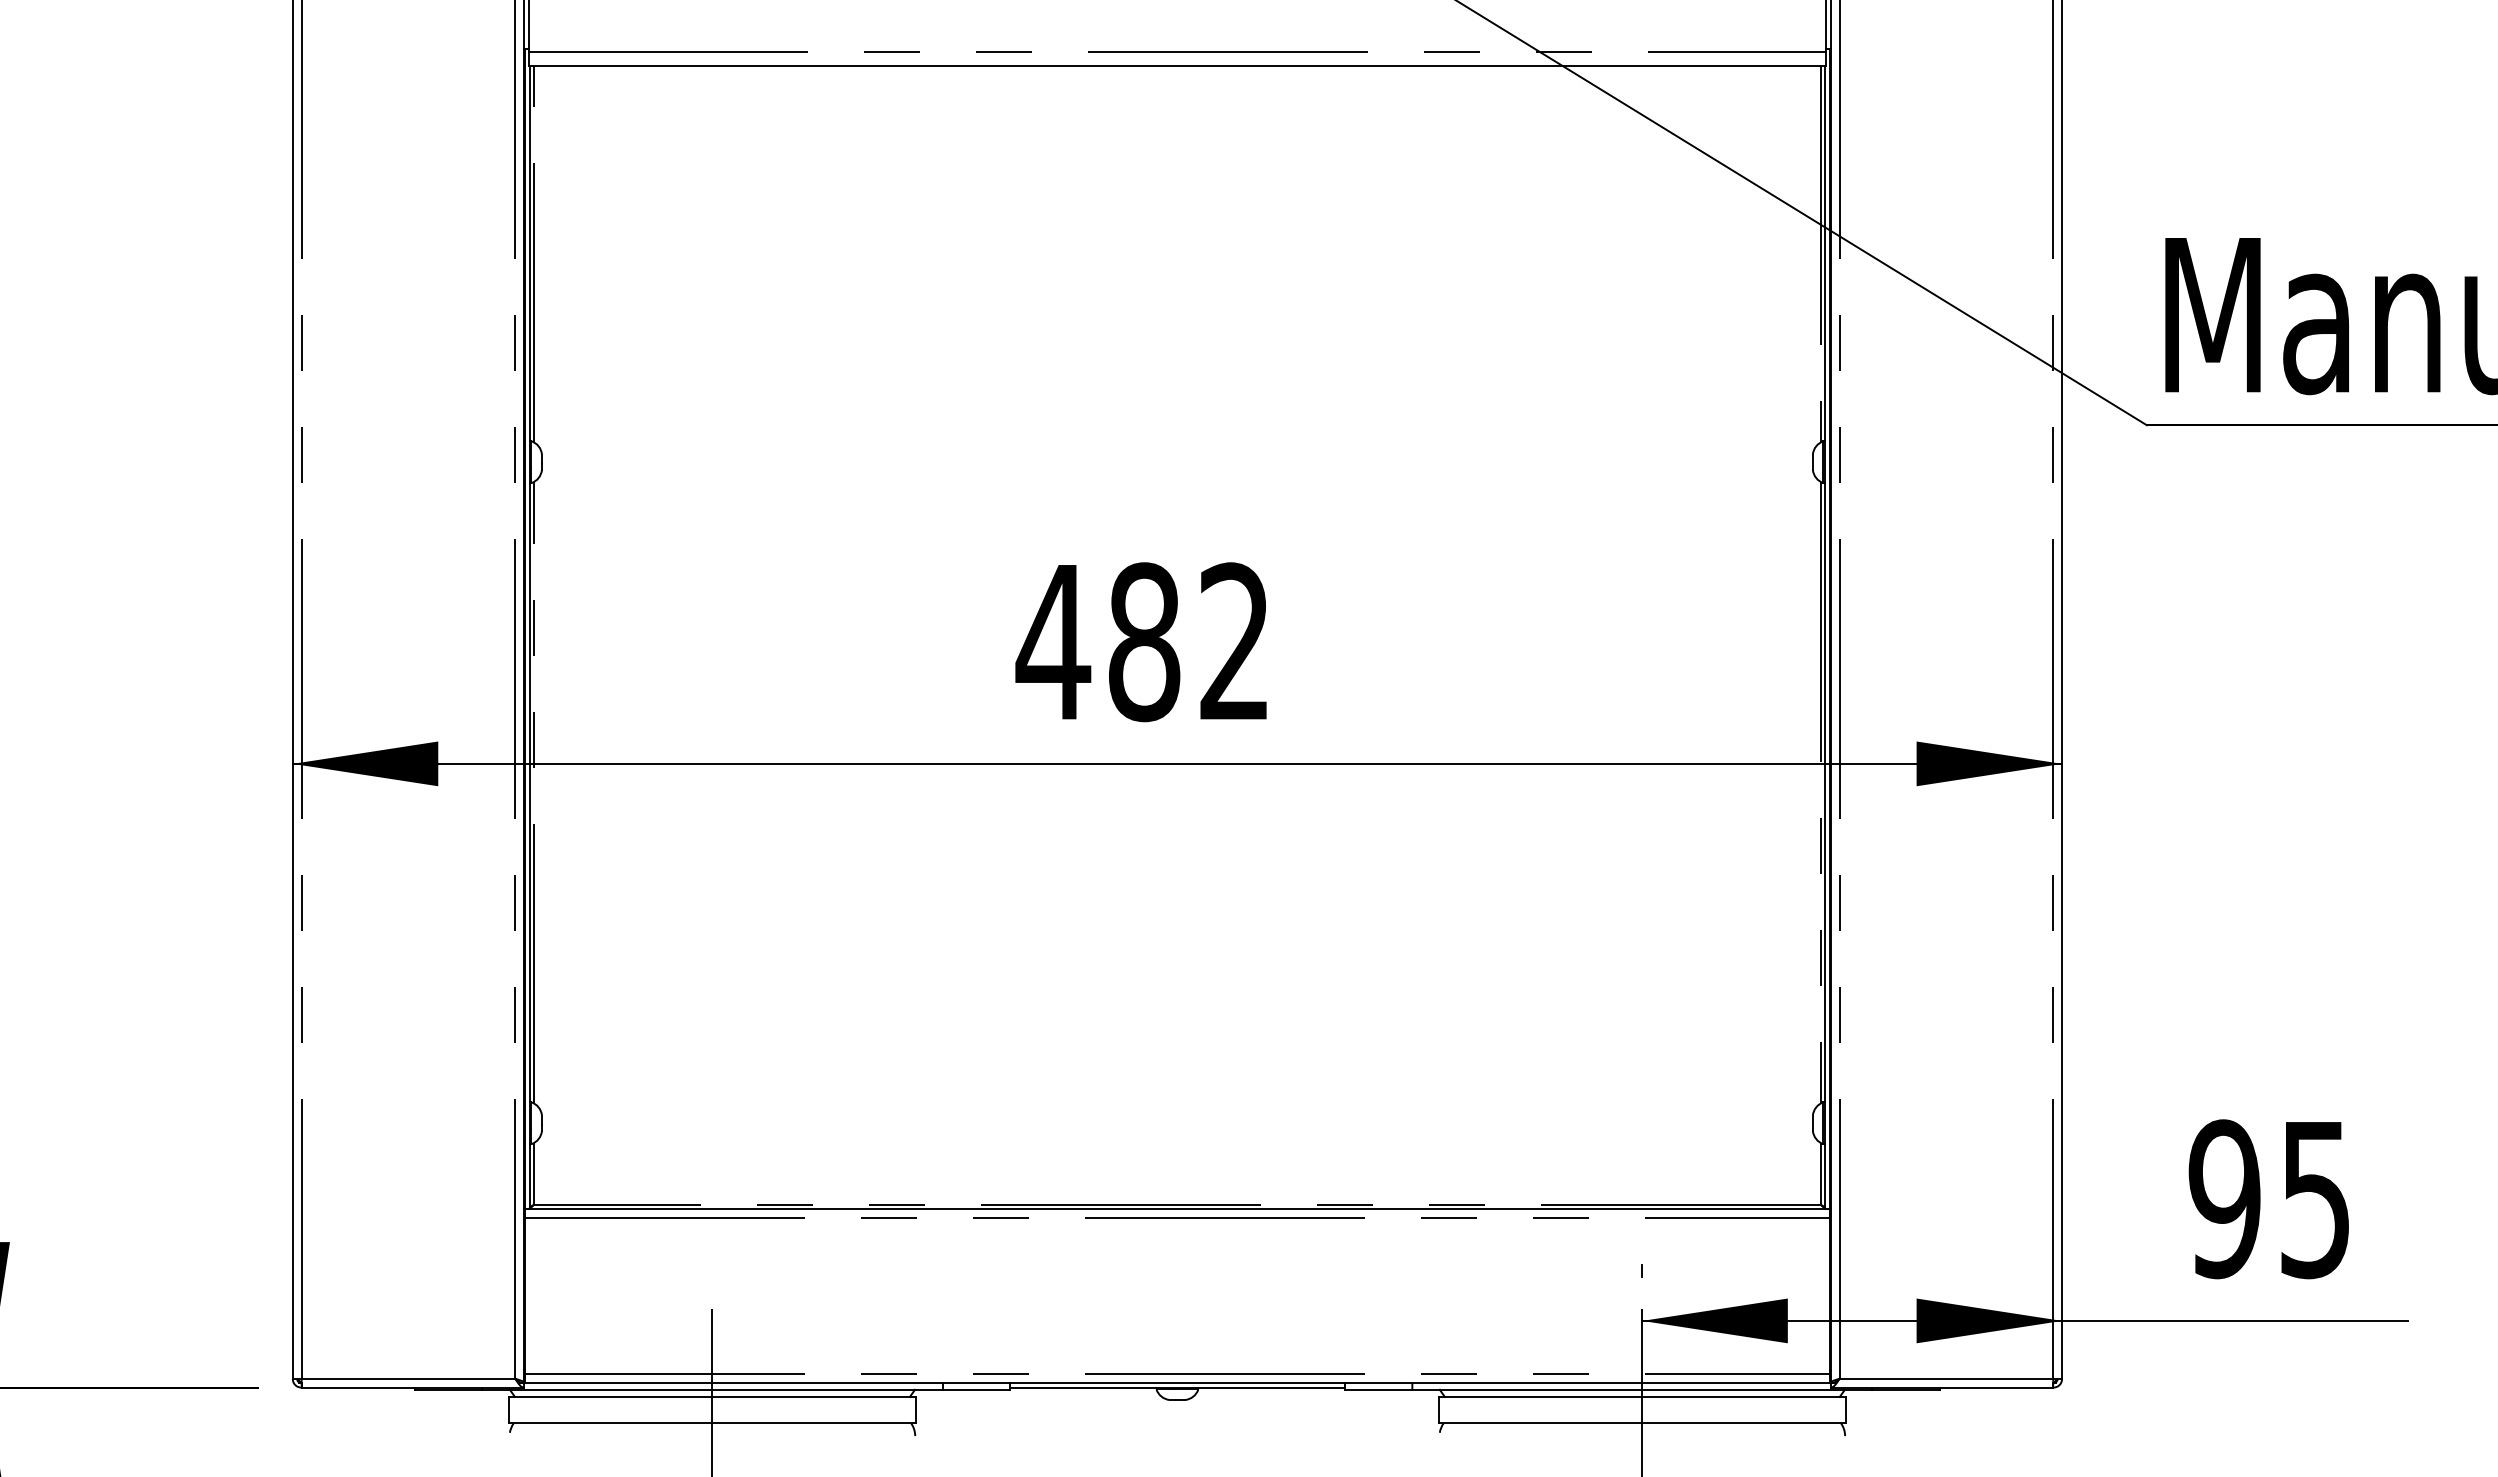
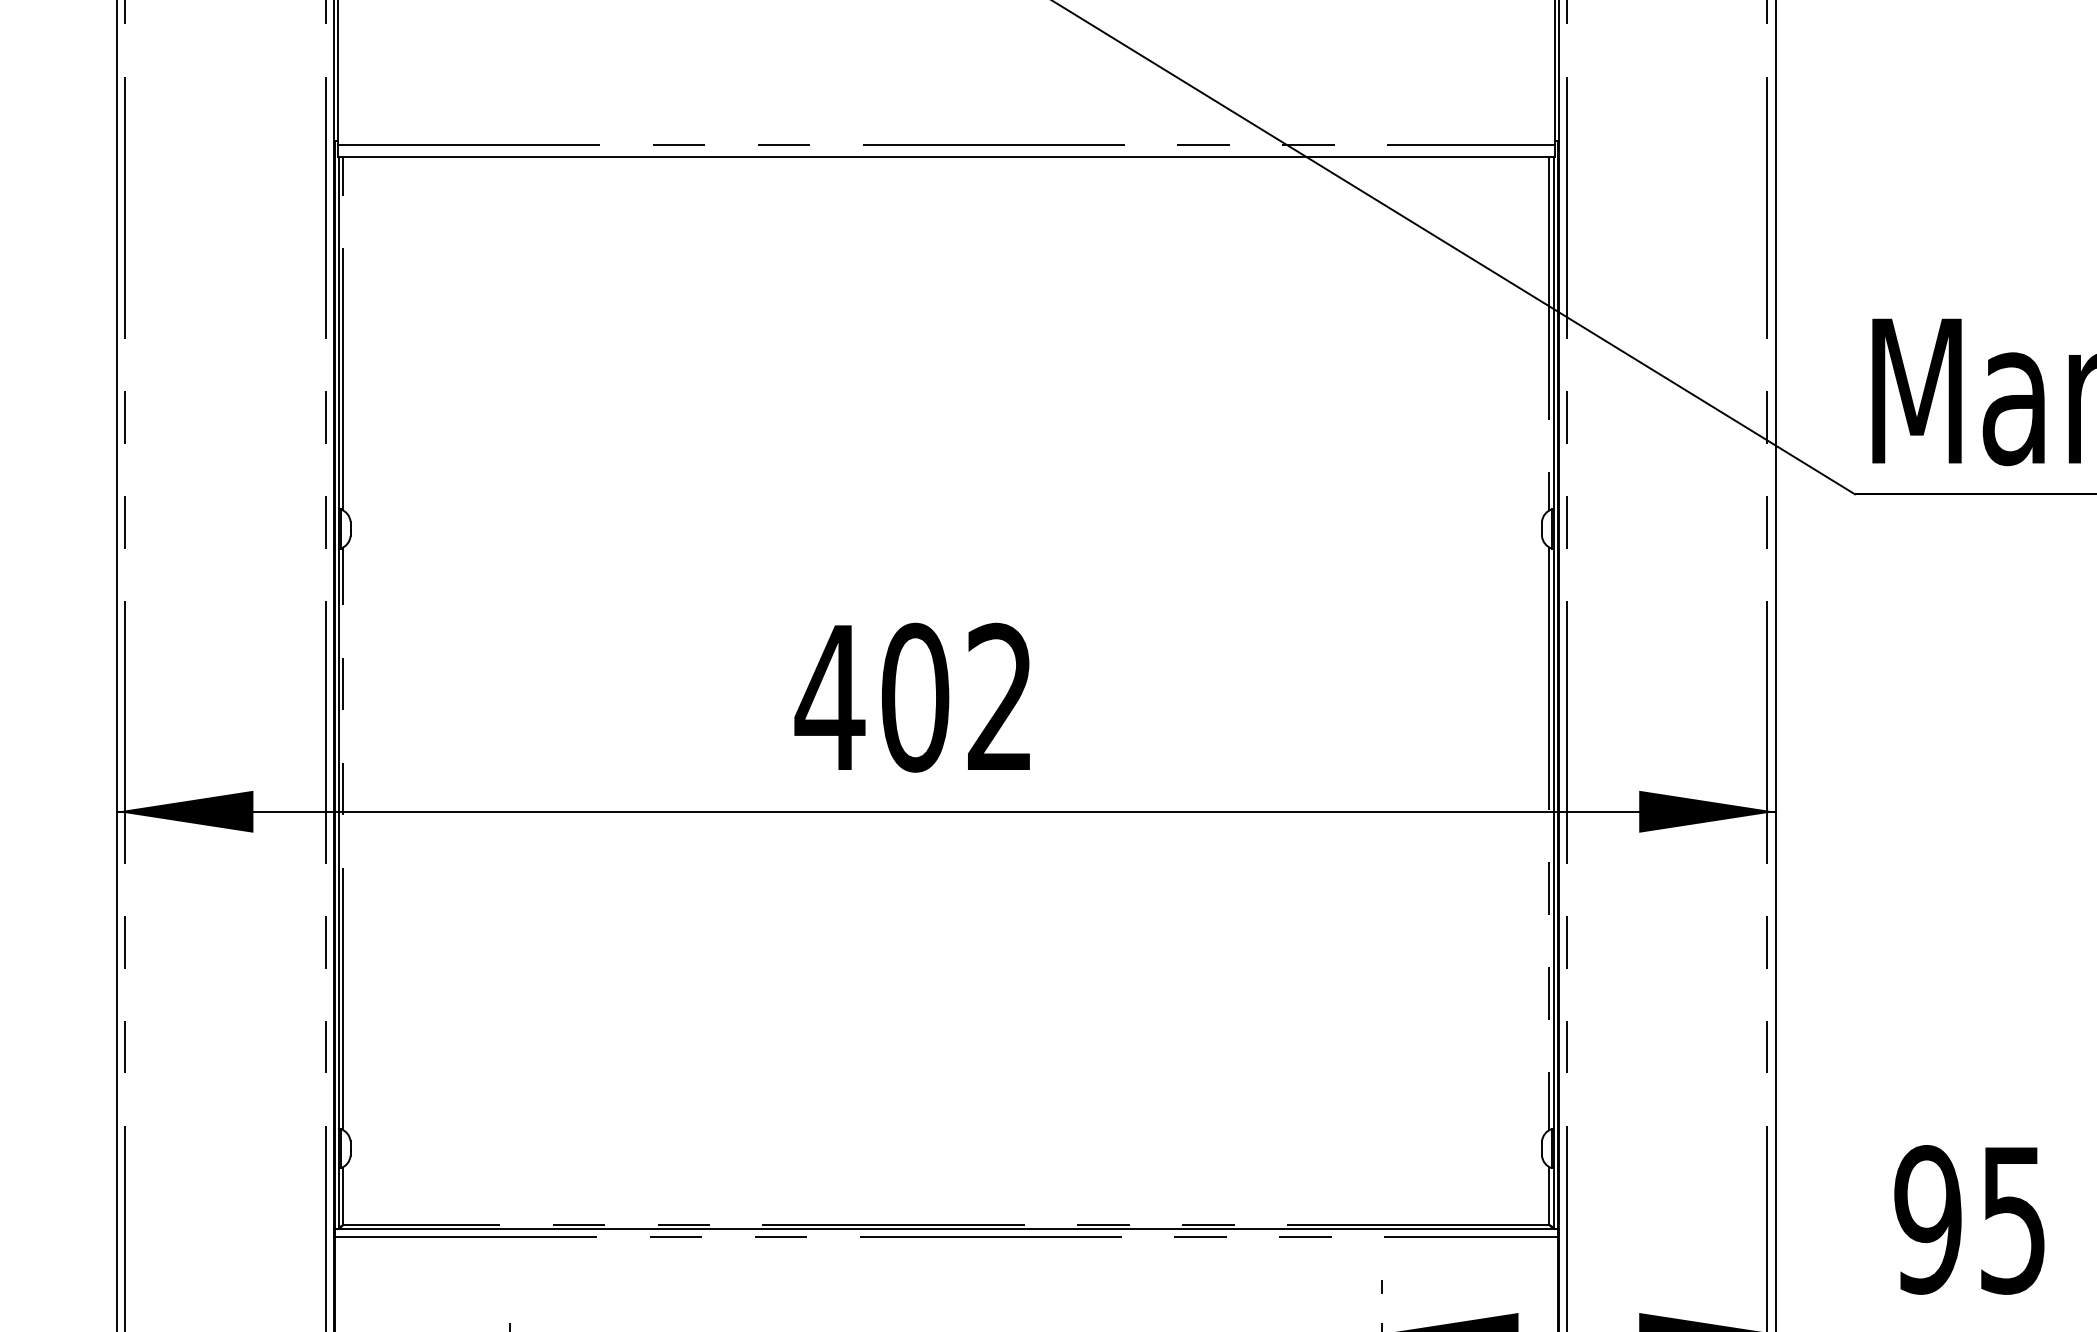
text: (1144, 642) -> (915, 698), 482 -> 402

